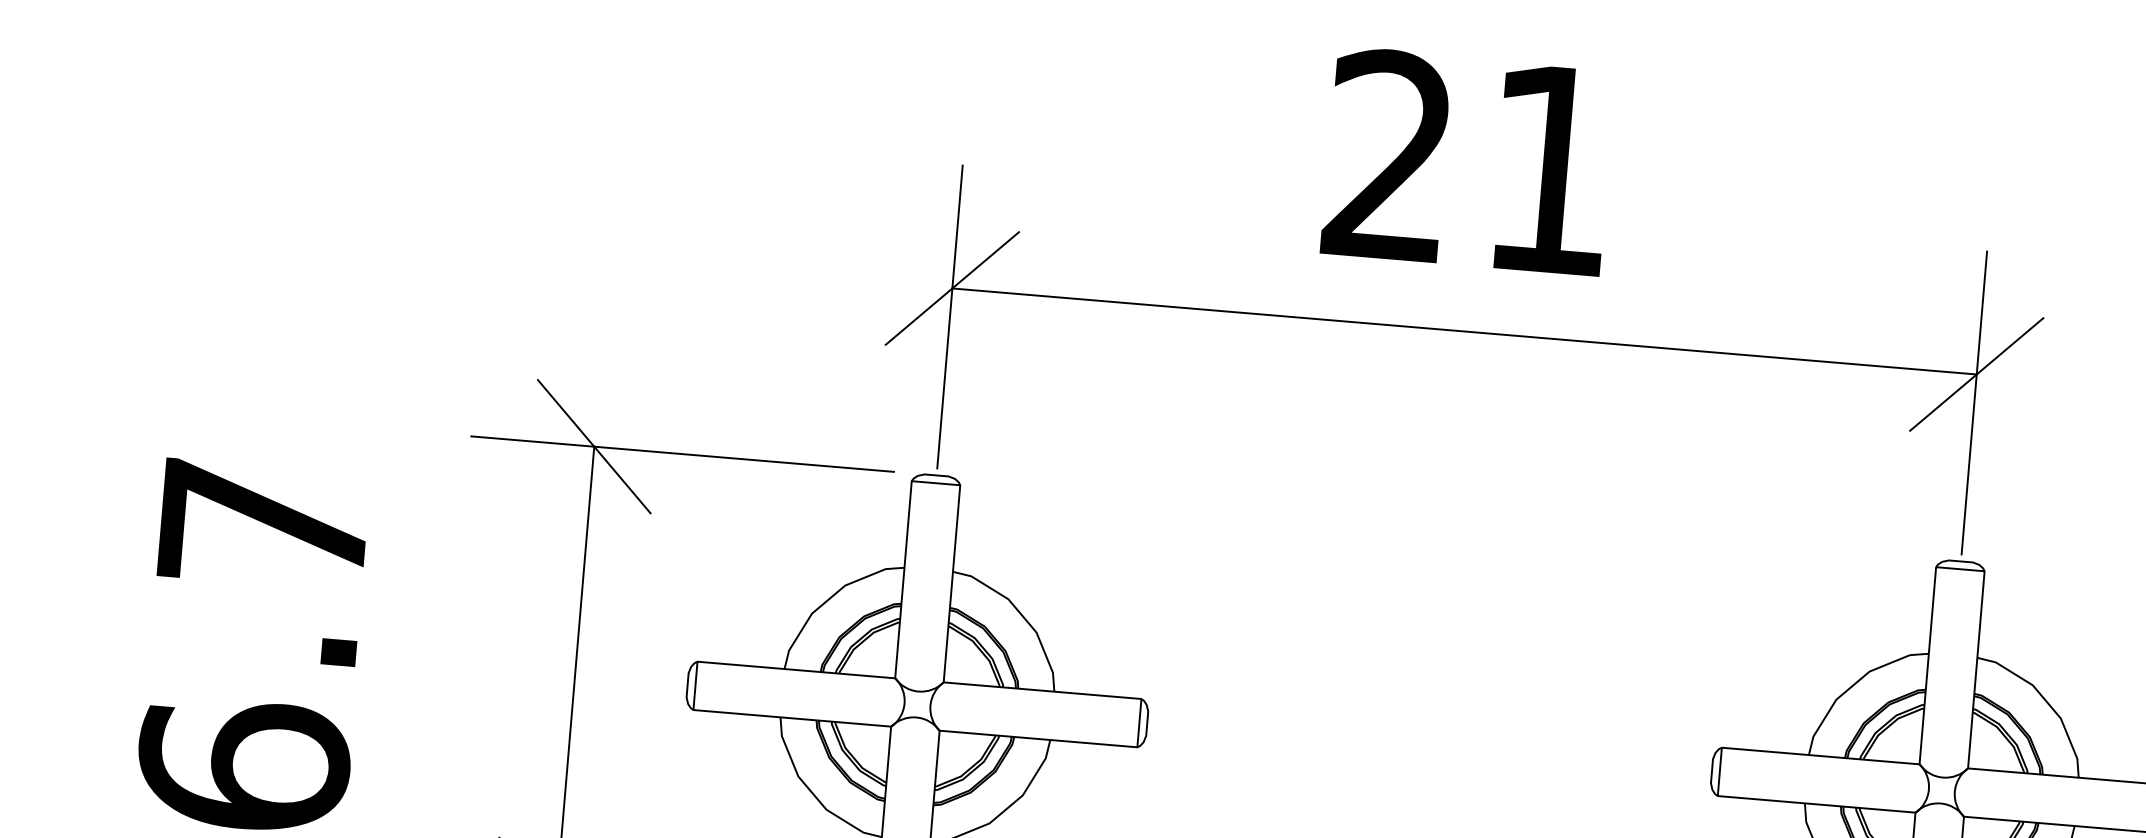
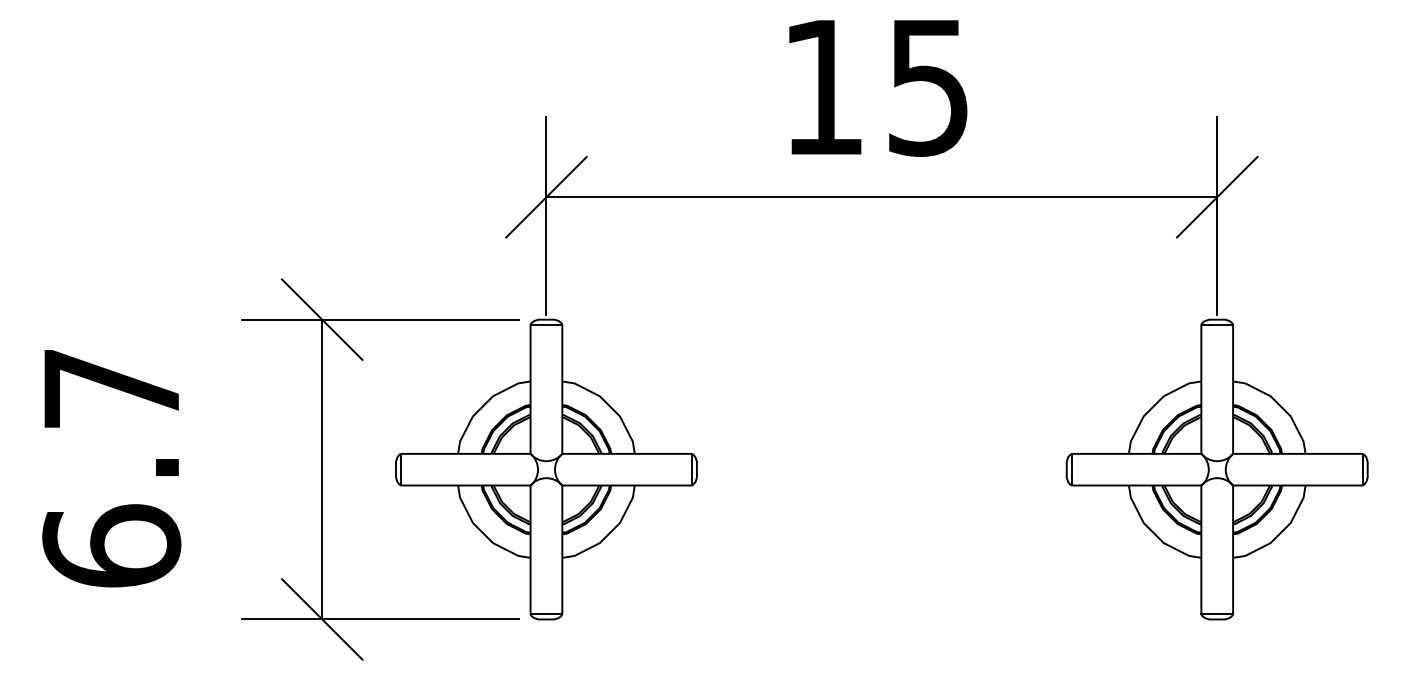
text: (1469, 161) -> (875, 86), 21 -> 15

